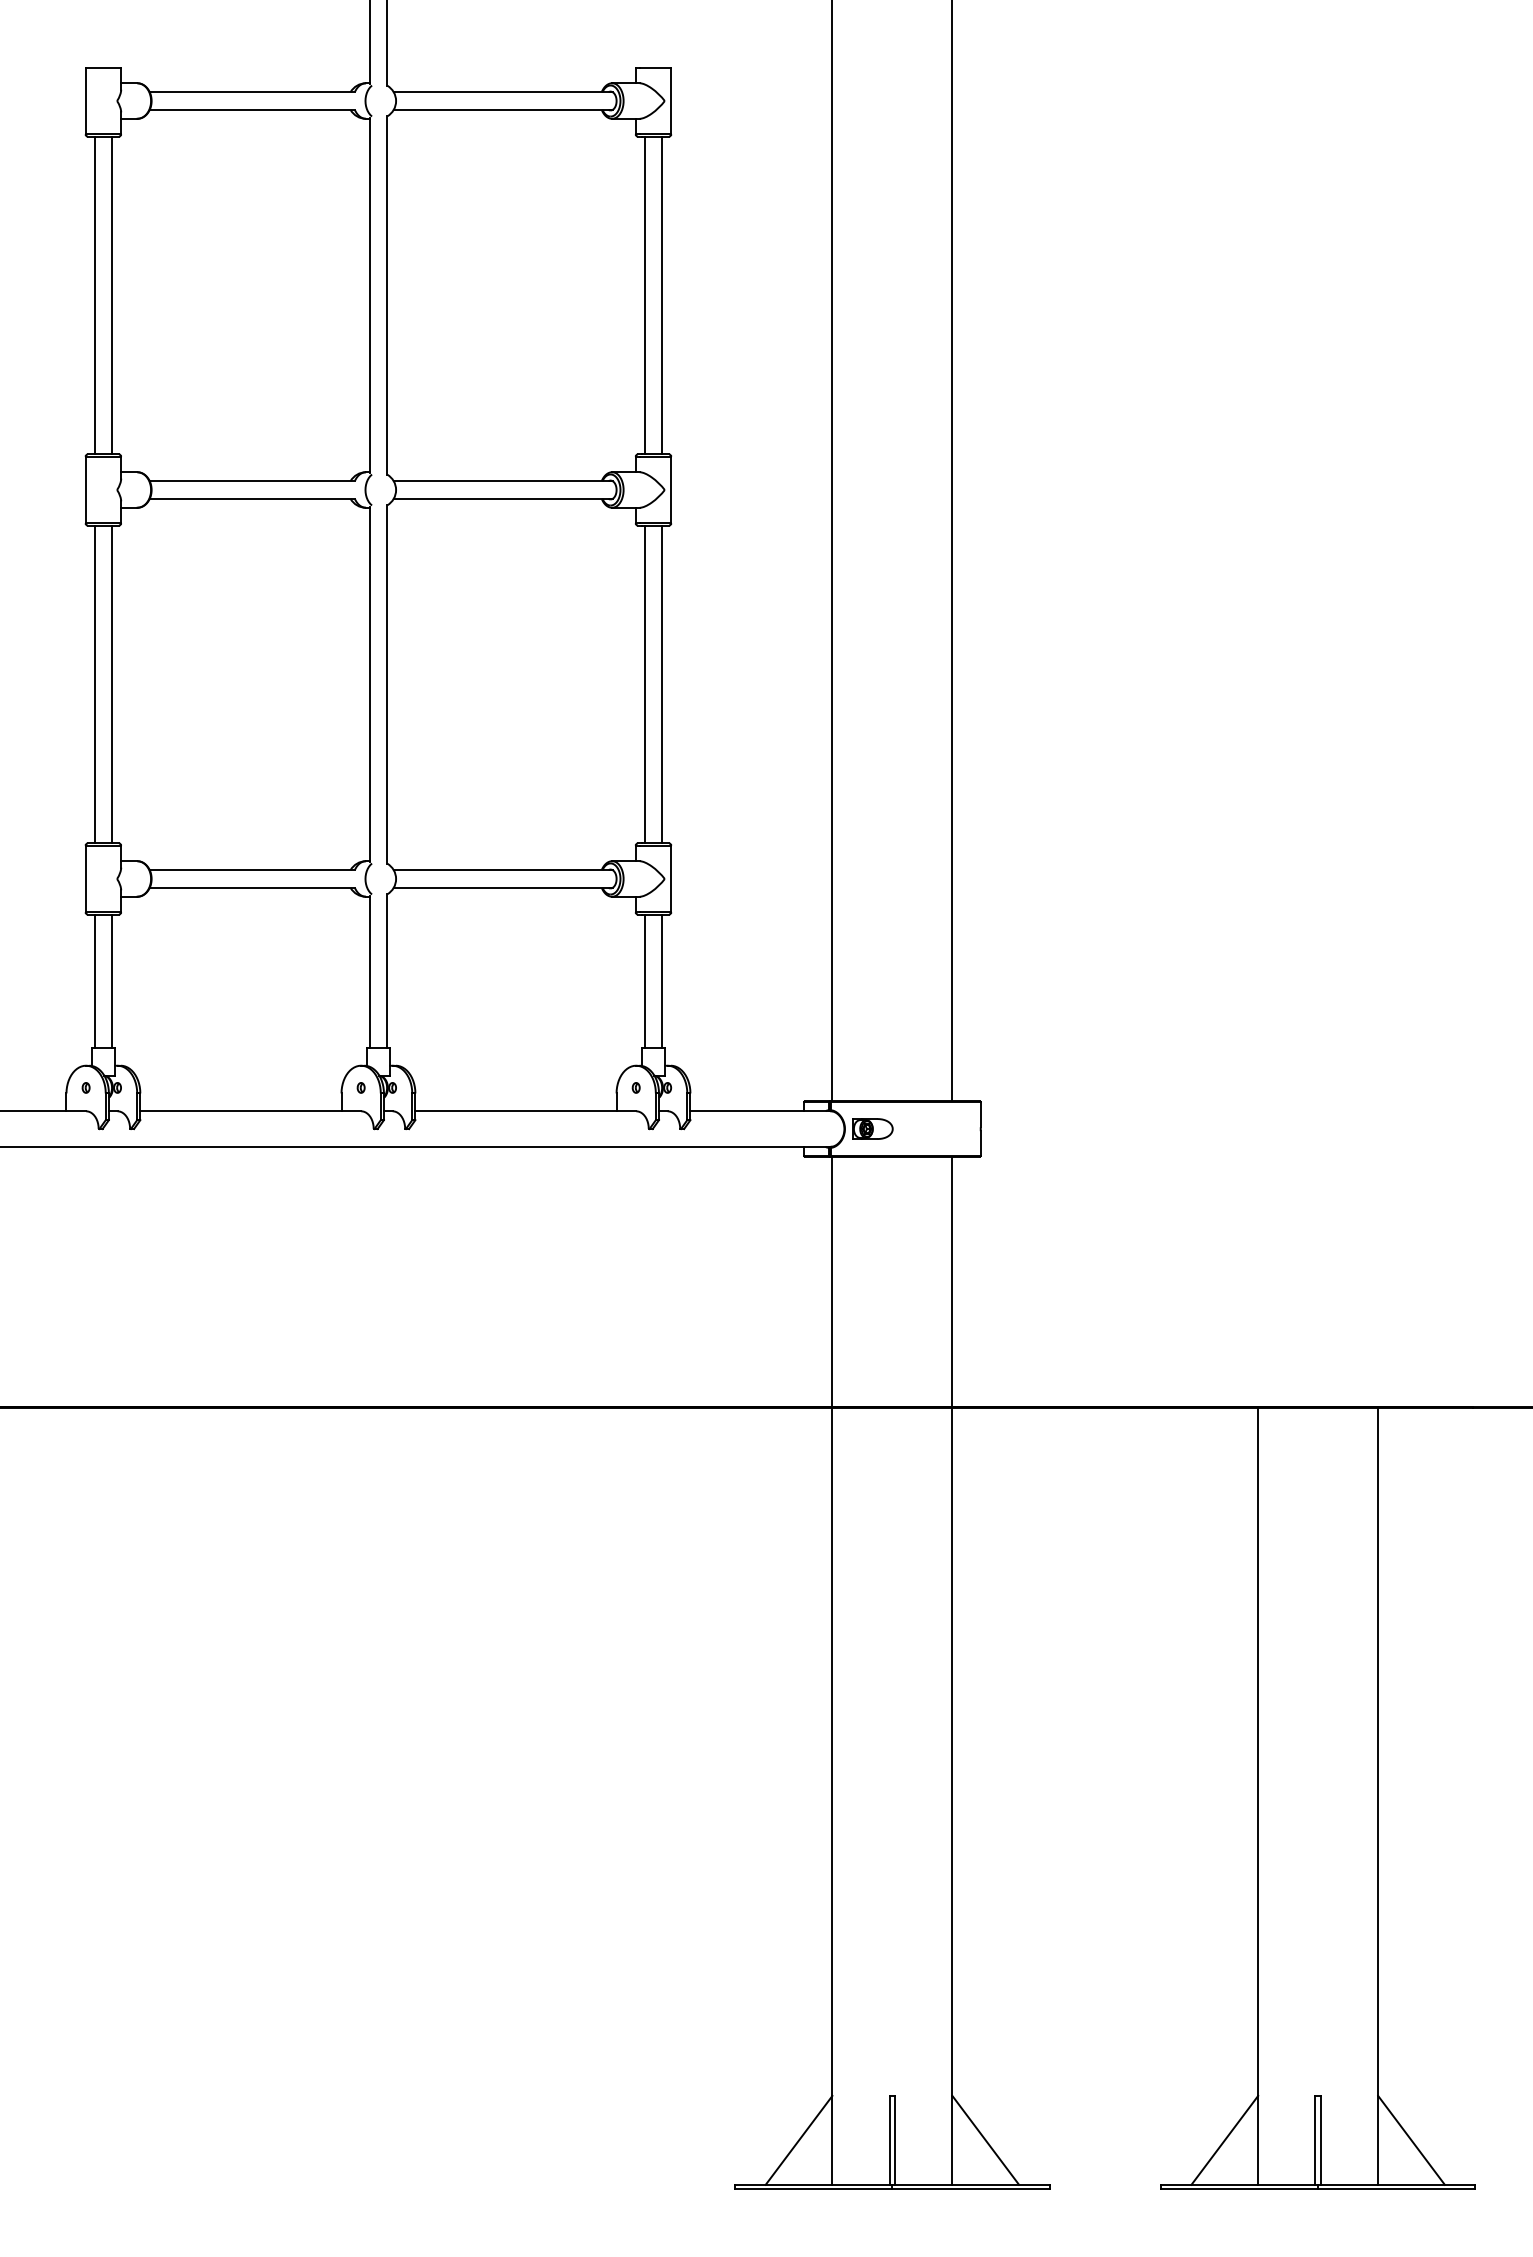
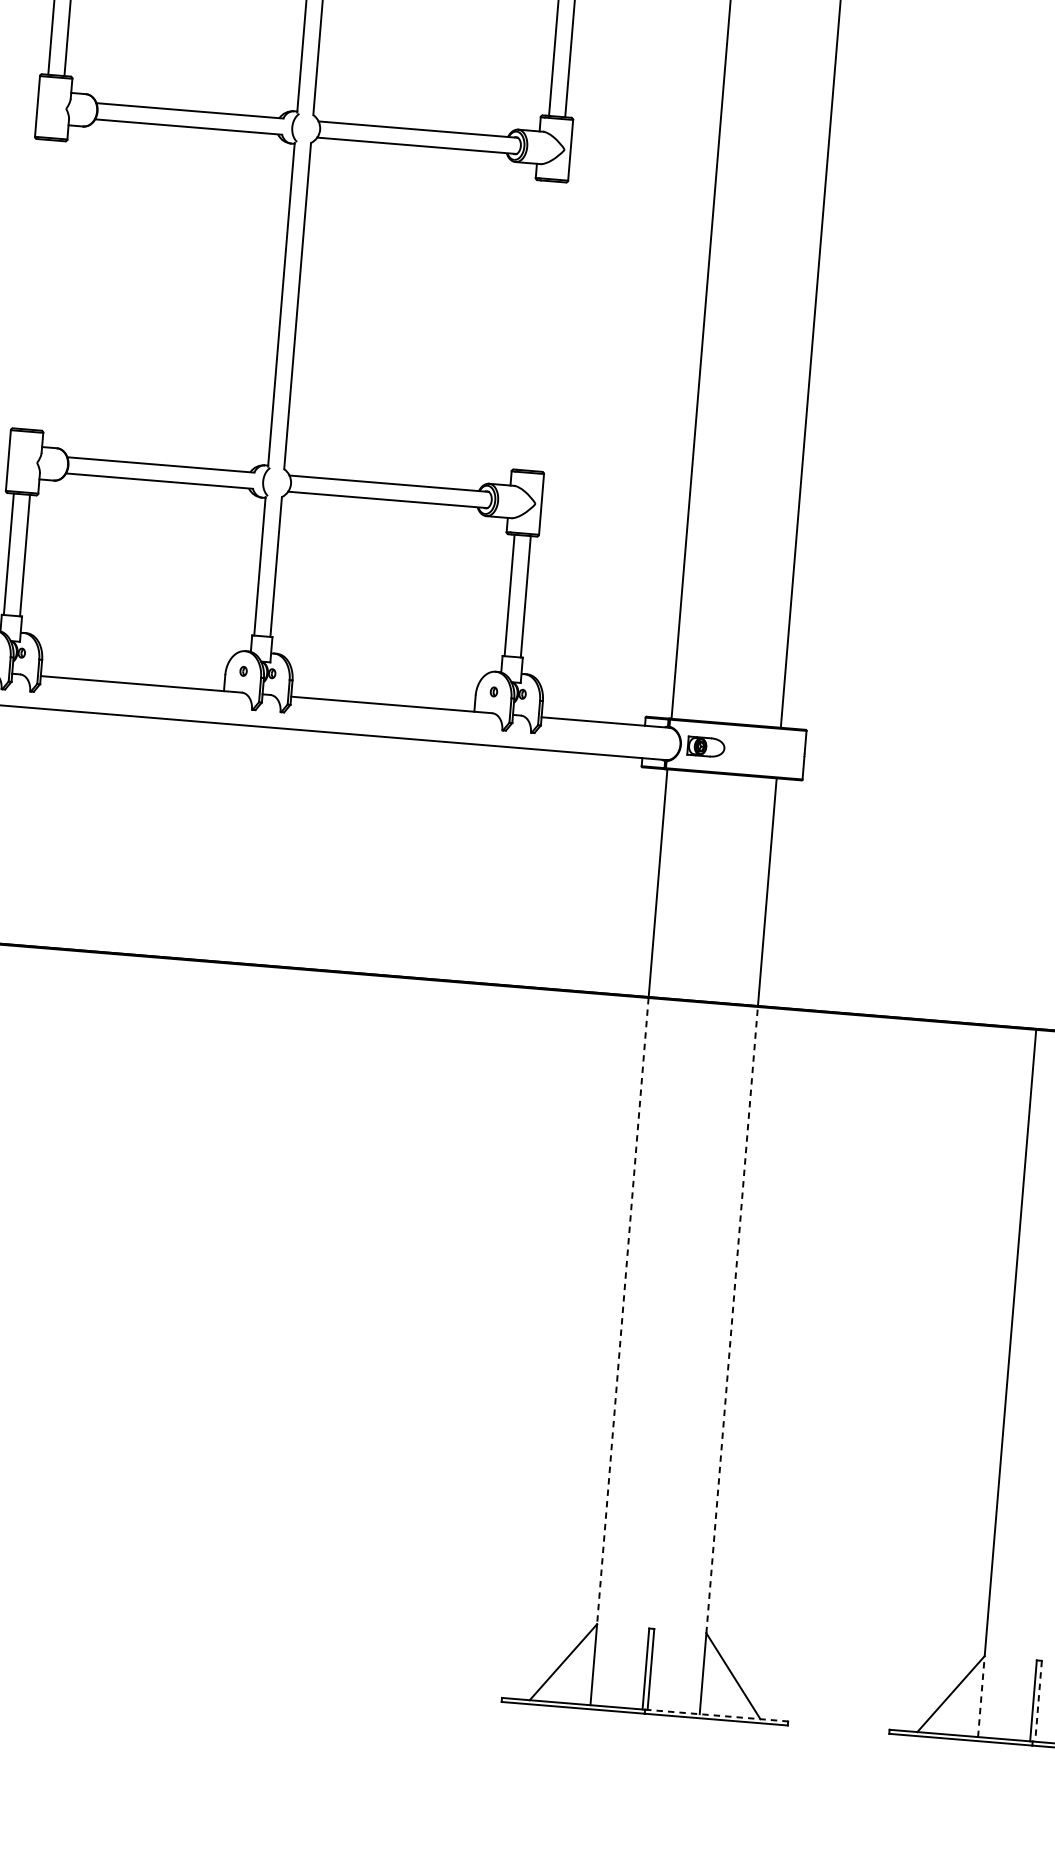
line: (94, 684) -> (31, 284), removed
line: (112, 684) -> (47, 285), removed
line: (644, 684) -> (531, 325), removed
line: (662, 684) -> (548, 326), removed
line: (832, 1751) -> (623, 1310), solid -> dashed
line: (952, 1751) -> (732, 1319), solid -> dashed
line: (1258, 2139) -> (981, 1695), solid -> dashed
line: (1320, 2140) -> (1038, 1701), solid -> dashed
line: (970, 2184) -> (716, 1715), solid -> dashed

